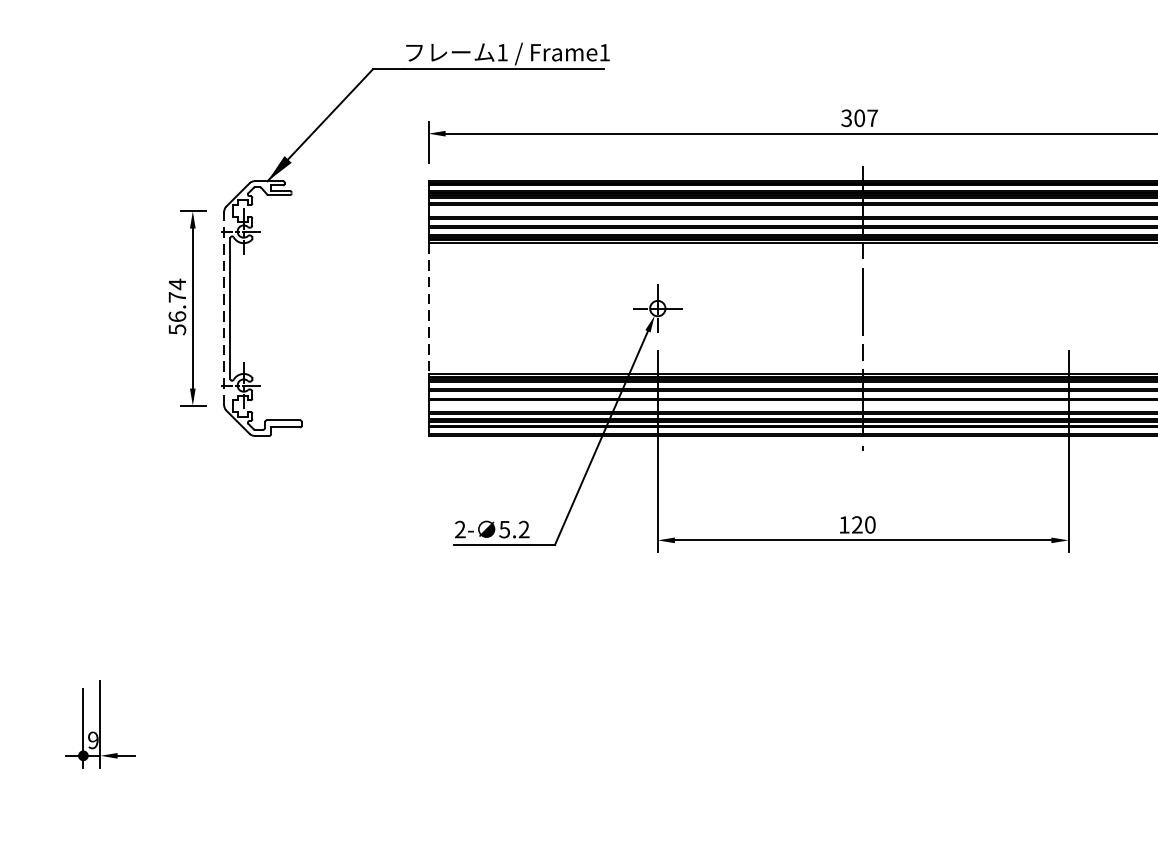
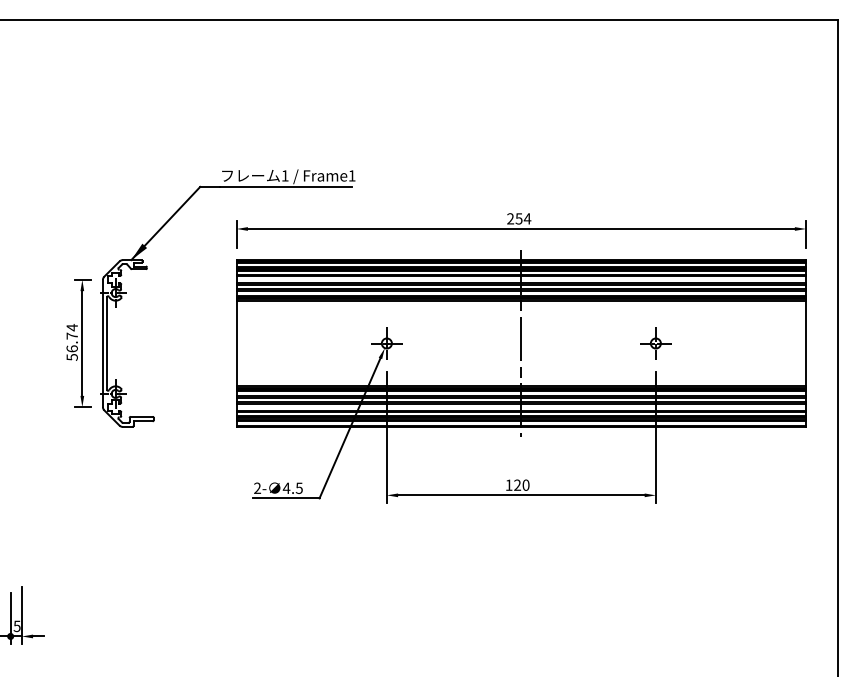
text: (860, 117) -> (519, 218), 307 -> 254
line: (223, 308) -> (102, 343), dashed -> solid
line: (428, 308) -> (236, 343), dashed -> solid
part: (1067, 308) -> (655, 343), added
text: (513, 529) -> (292, 488), 5.2 -> 4.5
text: (92, 739) -> (16, 625), 9 -> 5

